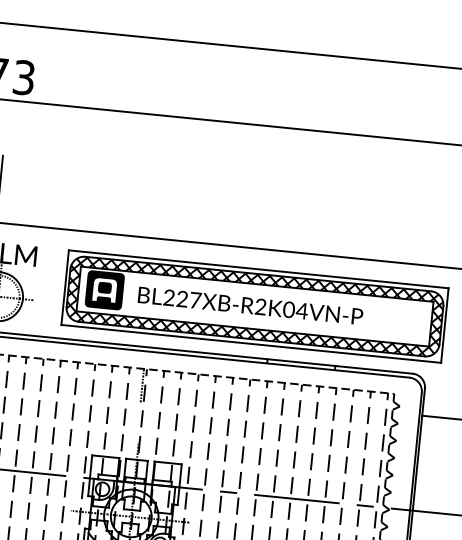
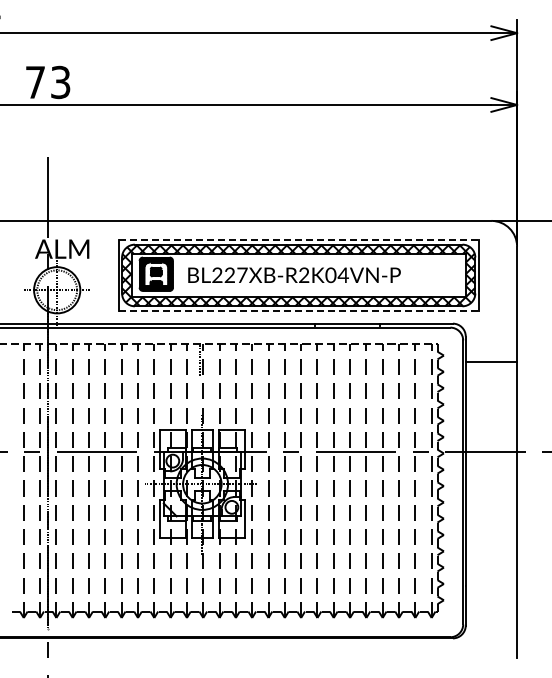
line: (258, 269) -> (298, 240), solid -> dashed
line: (251, 343) -> (298, 310), solid -> dashed

